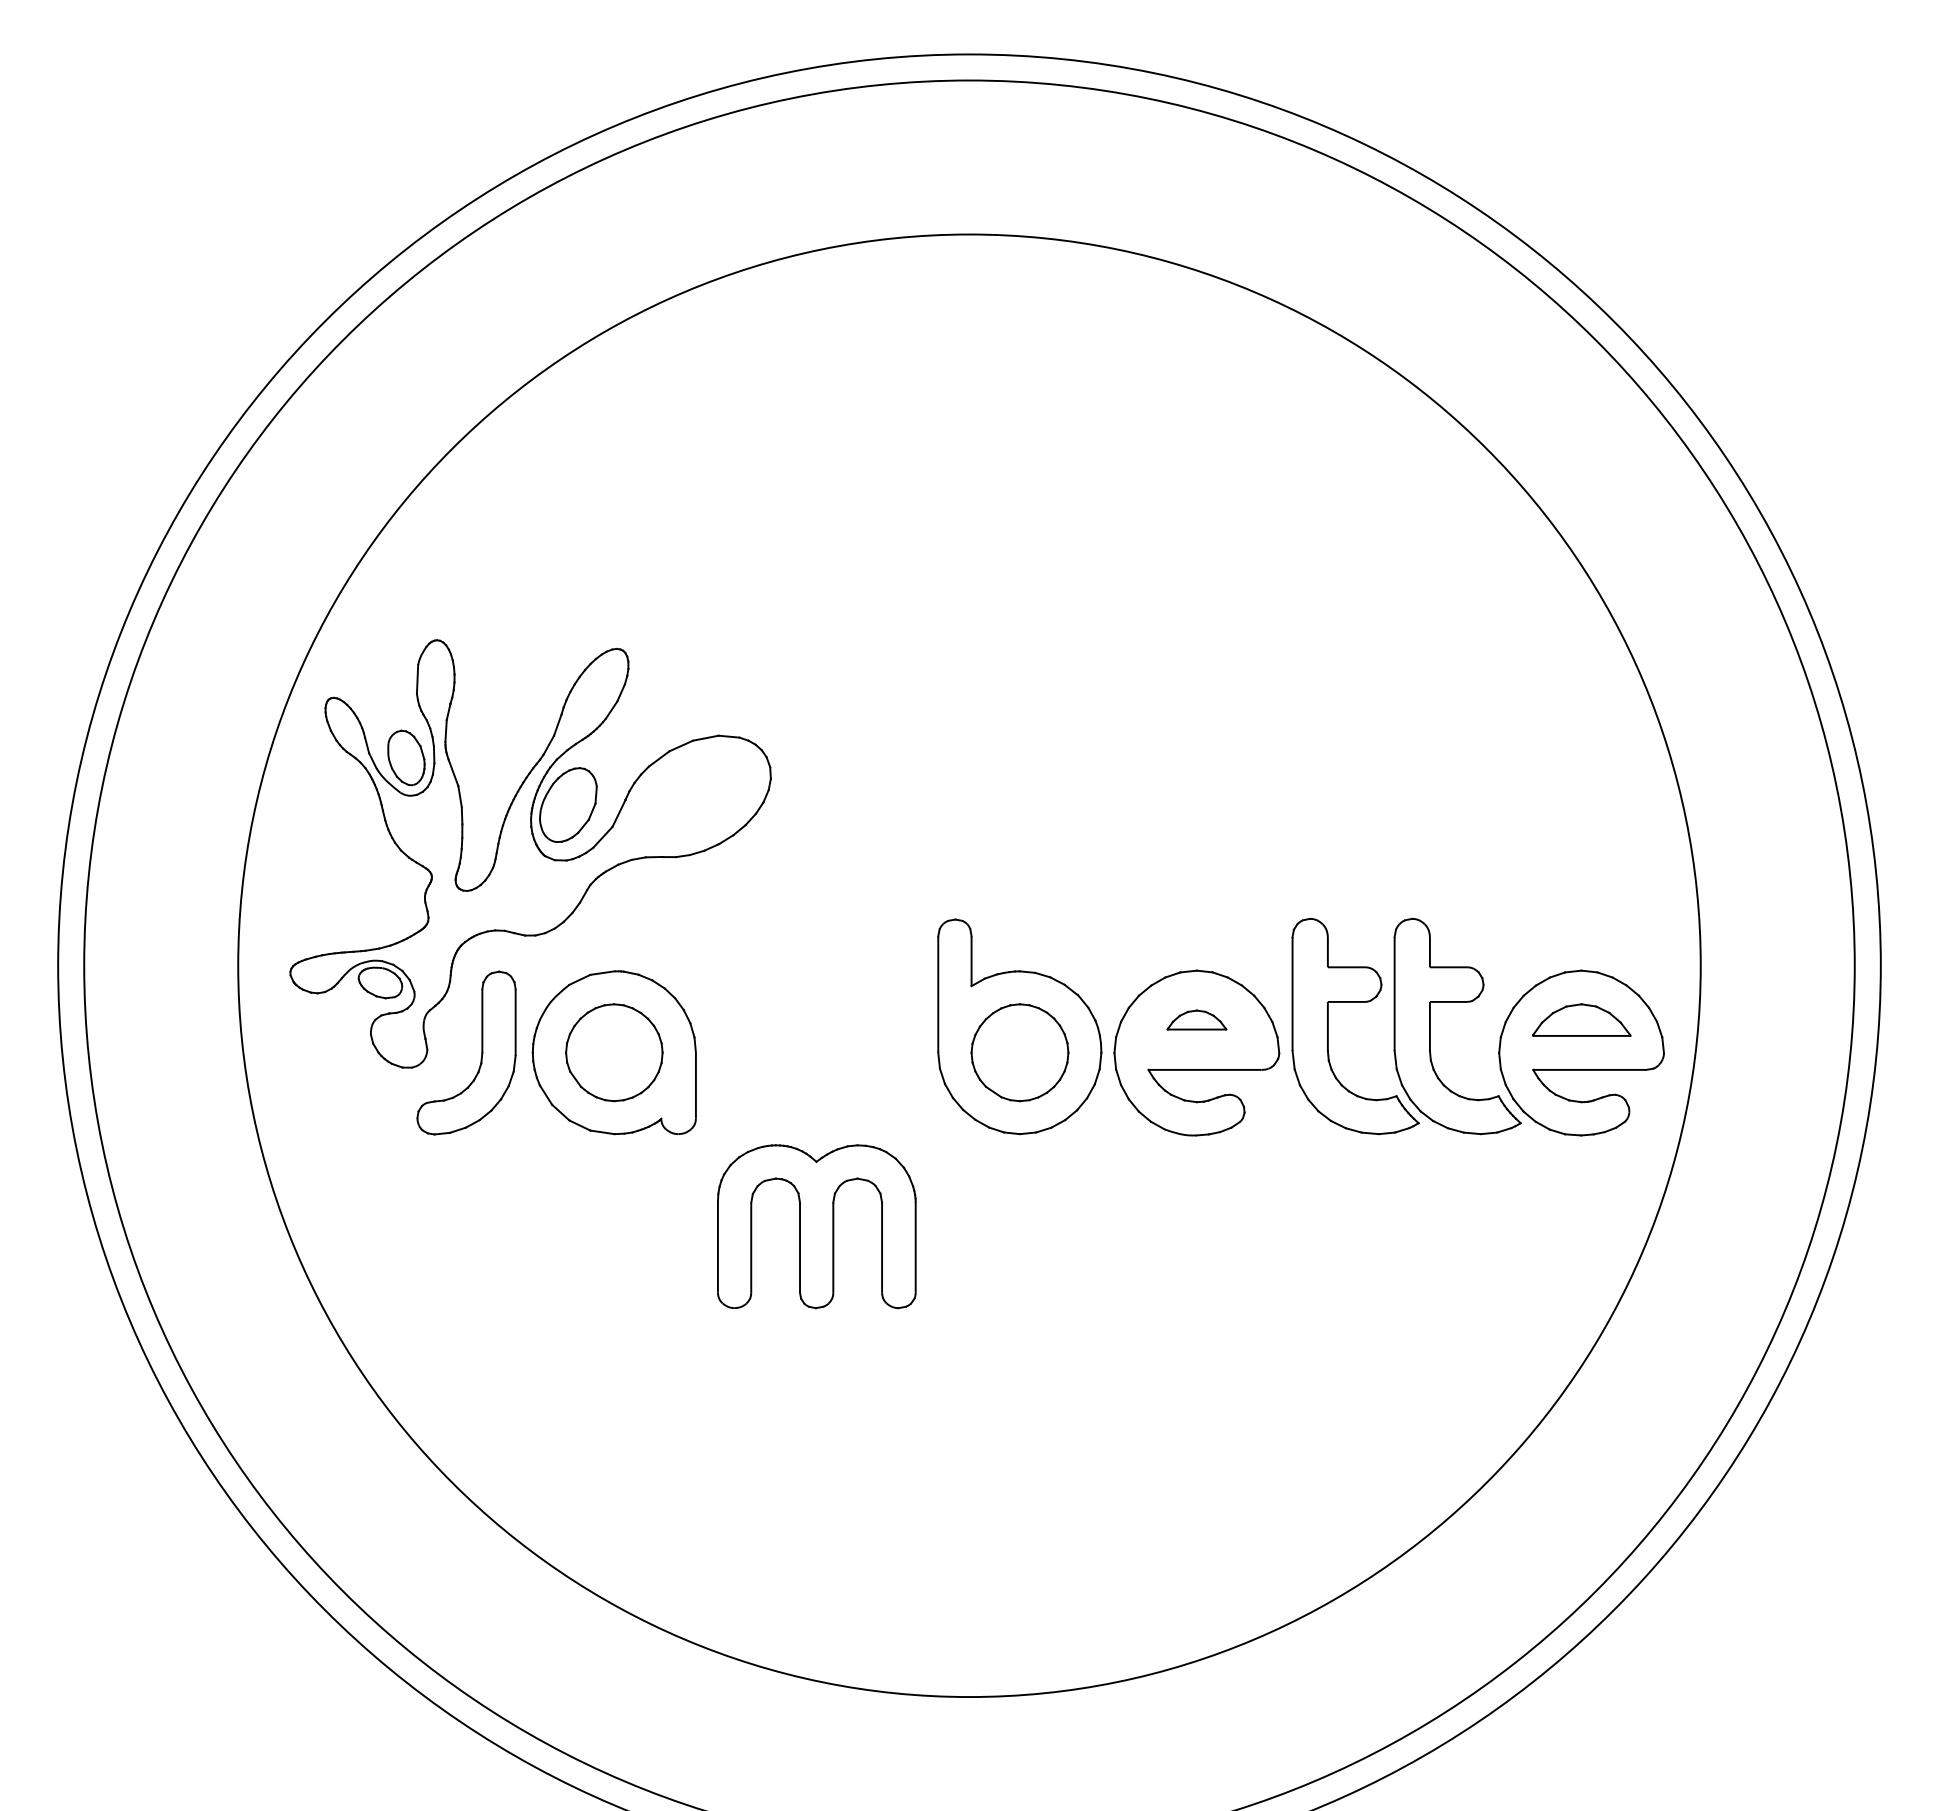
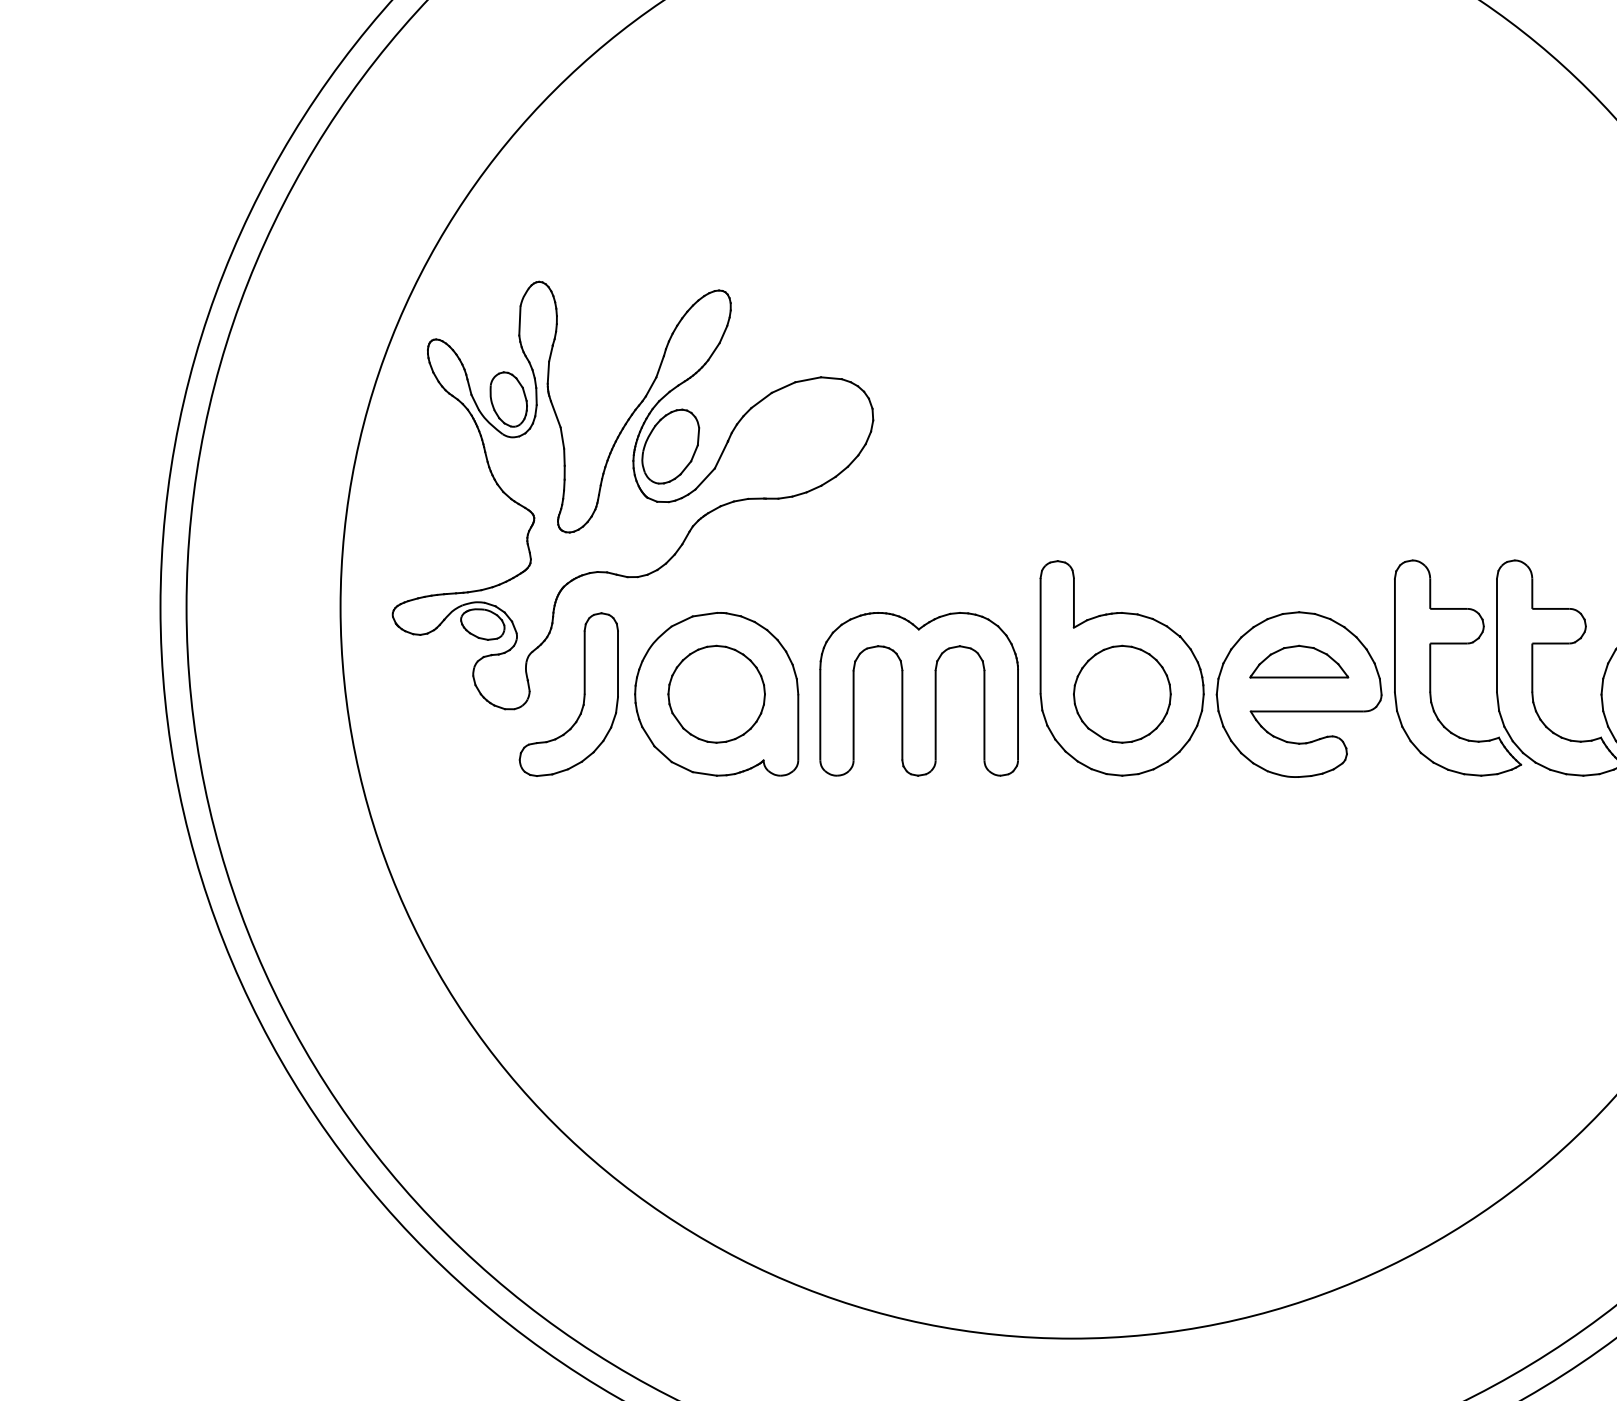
part: (1196, 1019) -> (1298, 661), size x1.67
part: (816, 1226) -> (918, 694), moved

